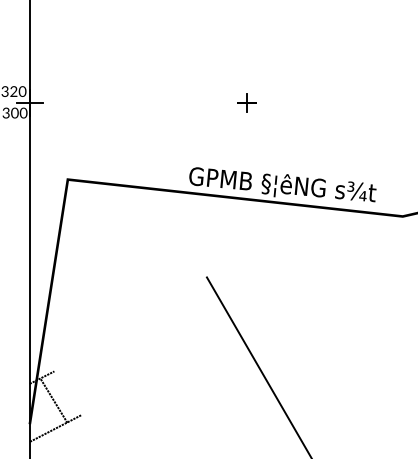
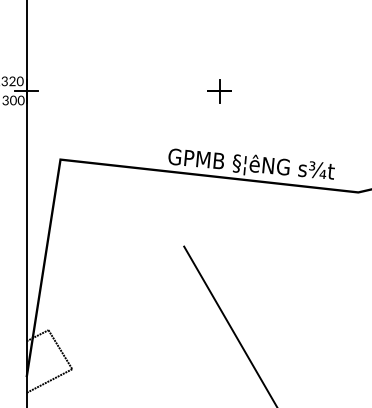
part: (246, 102) -> (219, 91), size x1.43
line: (54, 401) -> (60, 349), moved

